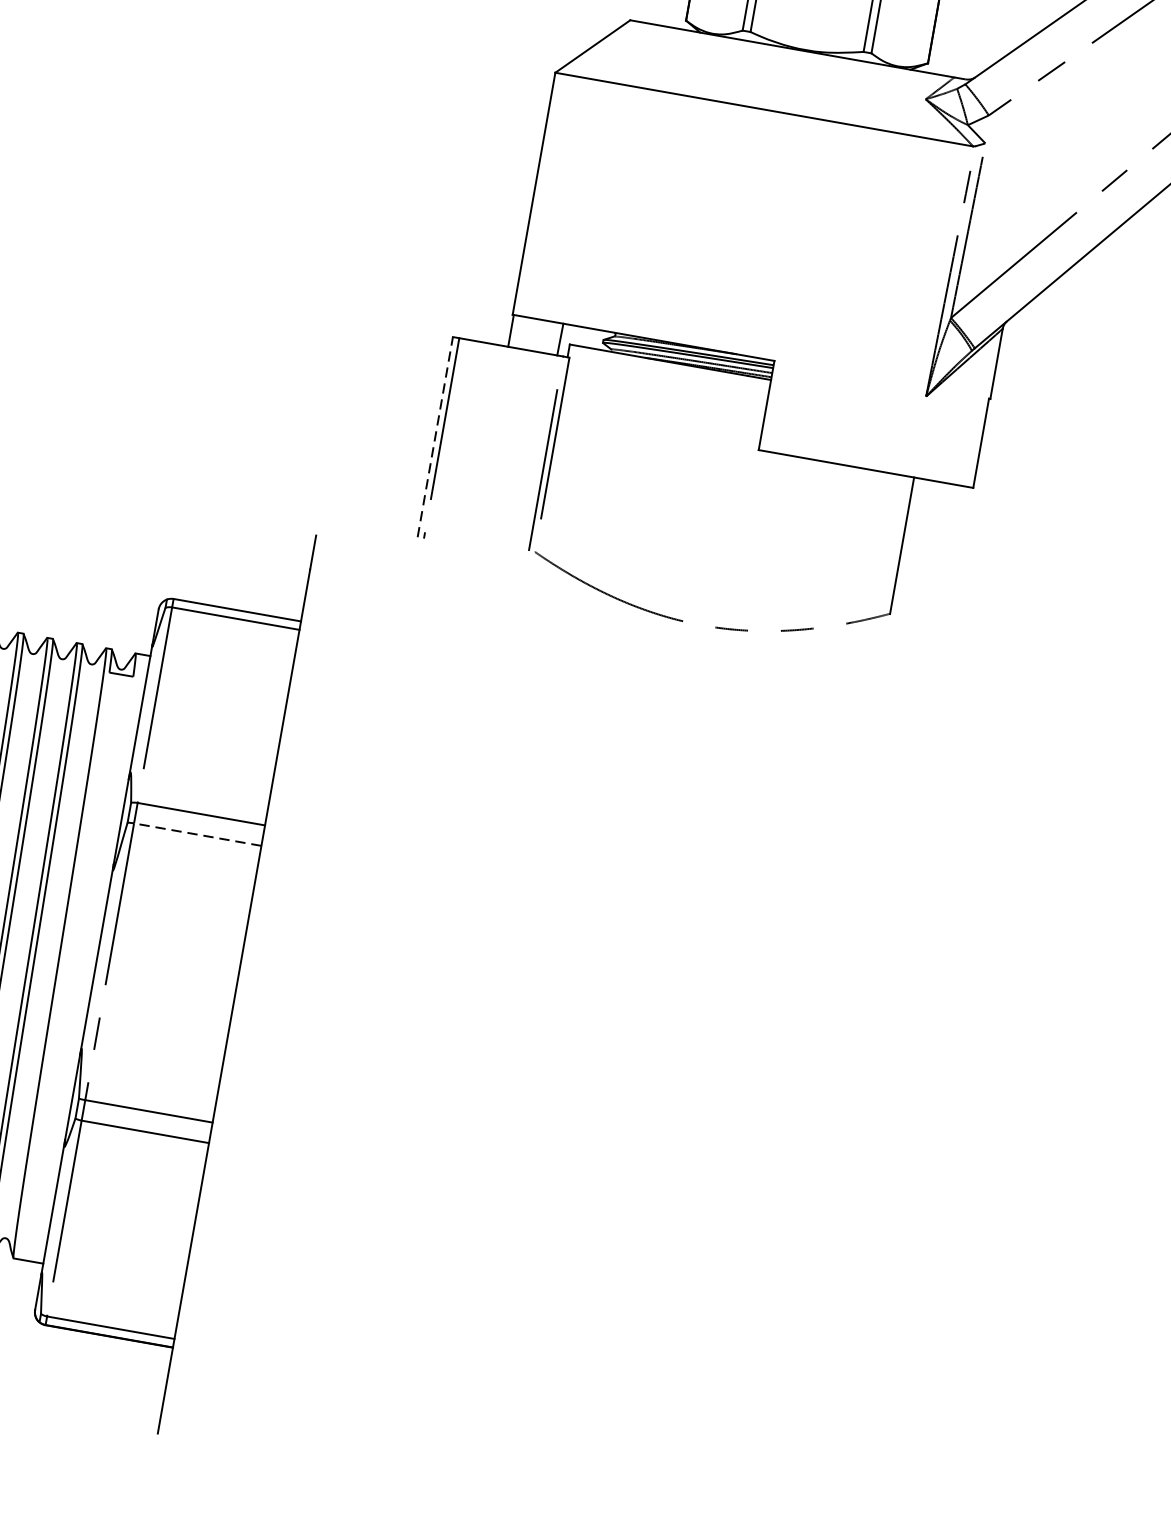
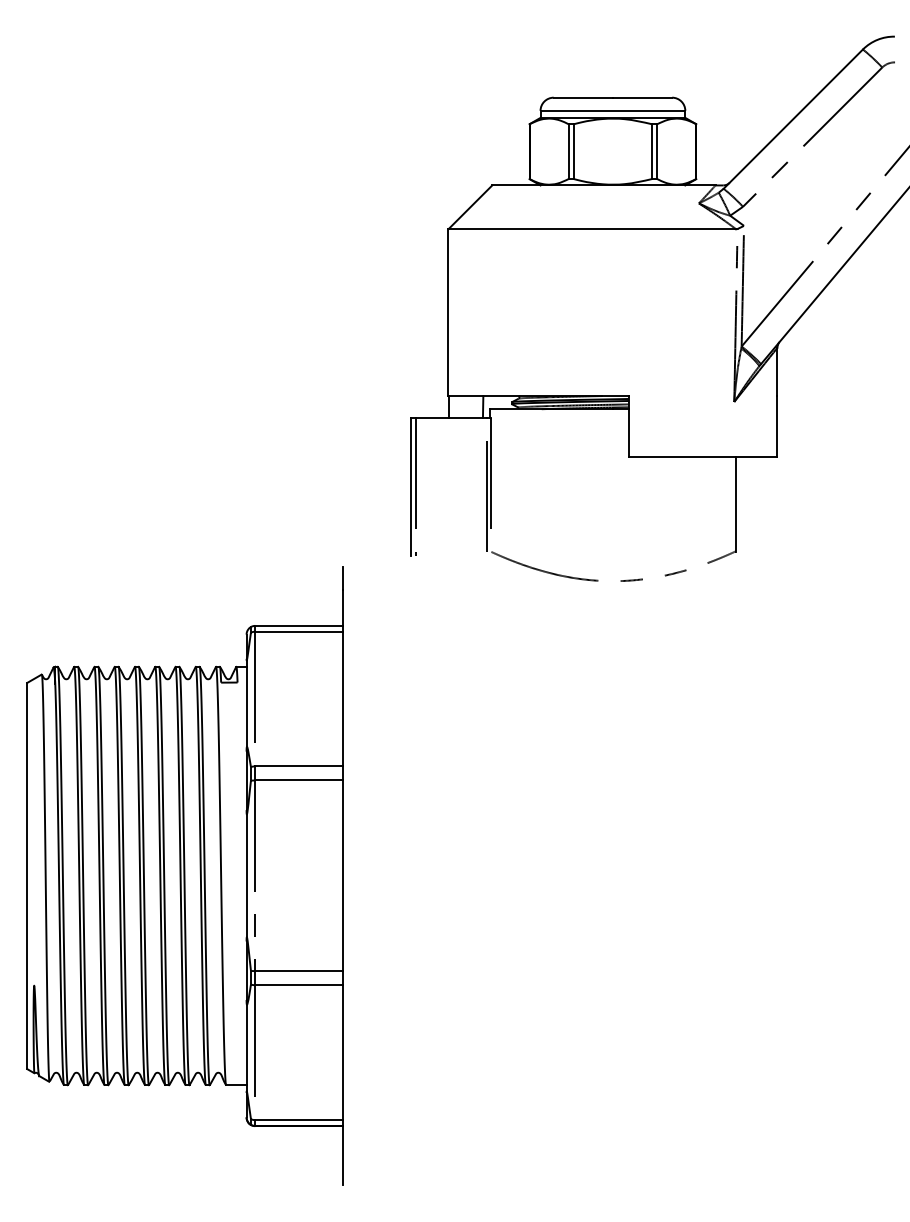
line: (435, 436) -> (411, 486), dashed -> solid
line: (198, 834) -> (299, 780), dashed -> solid

